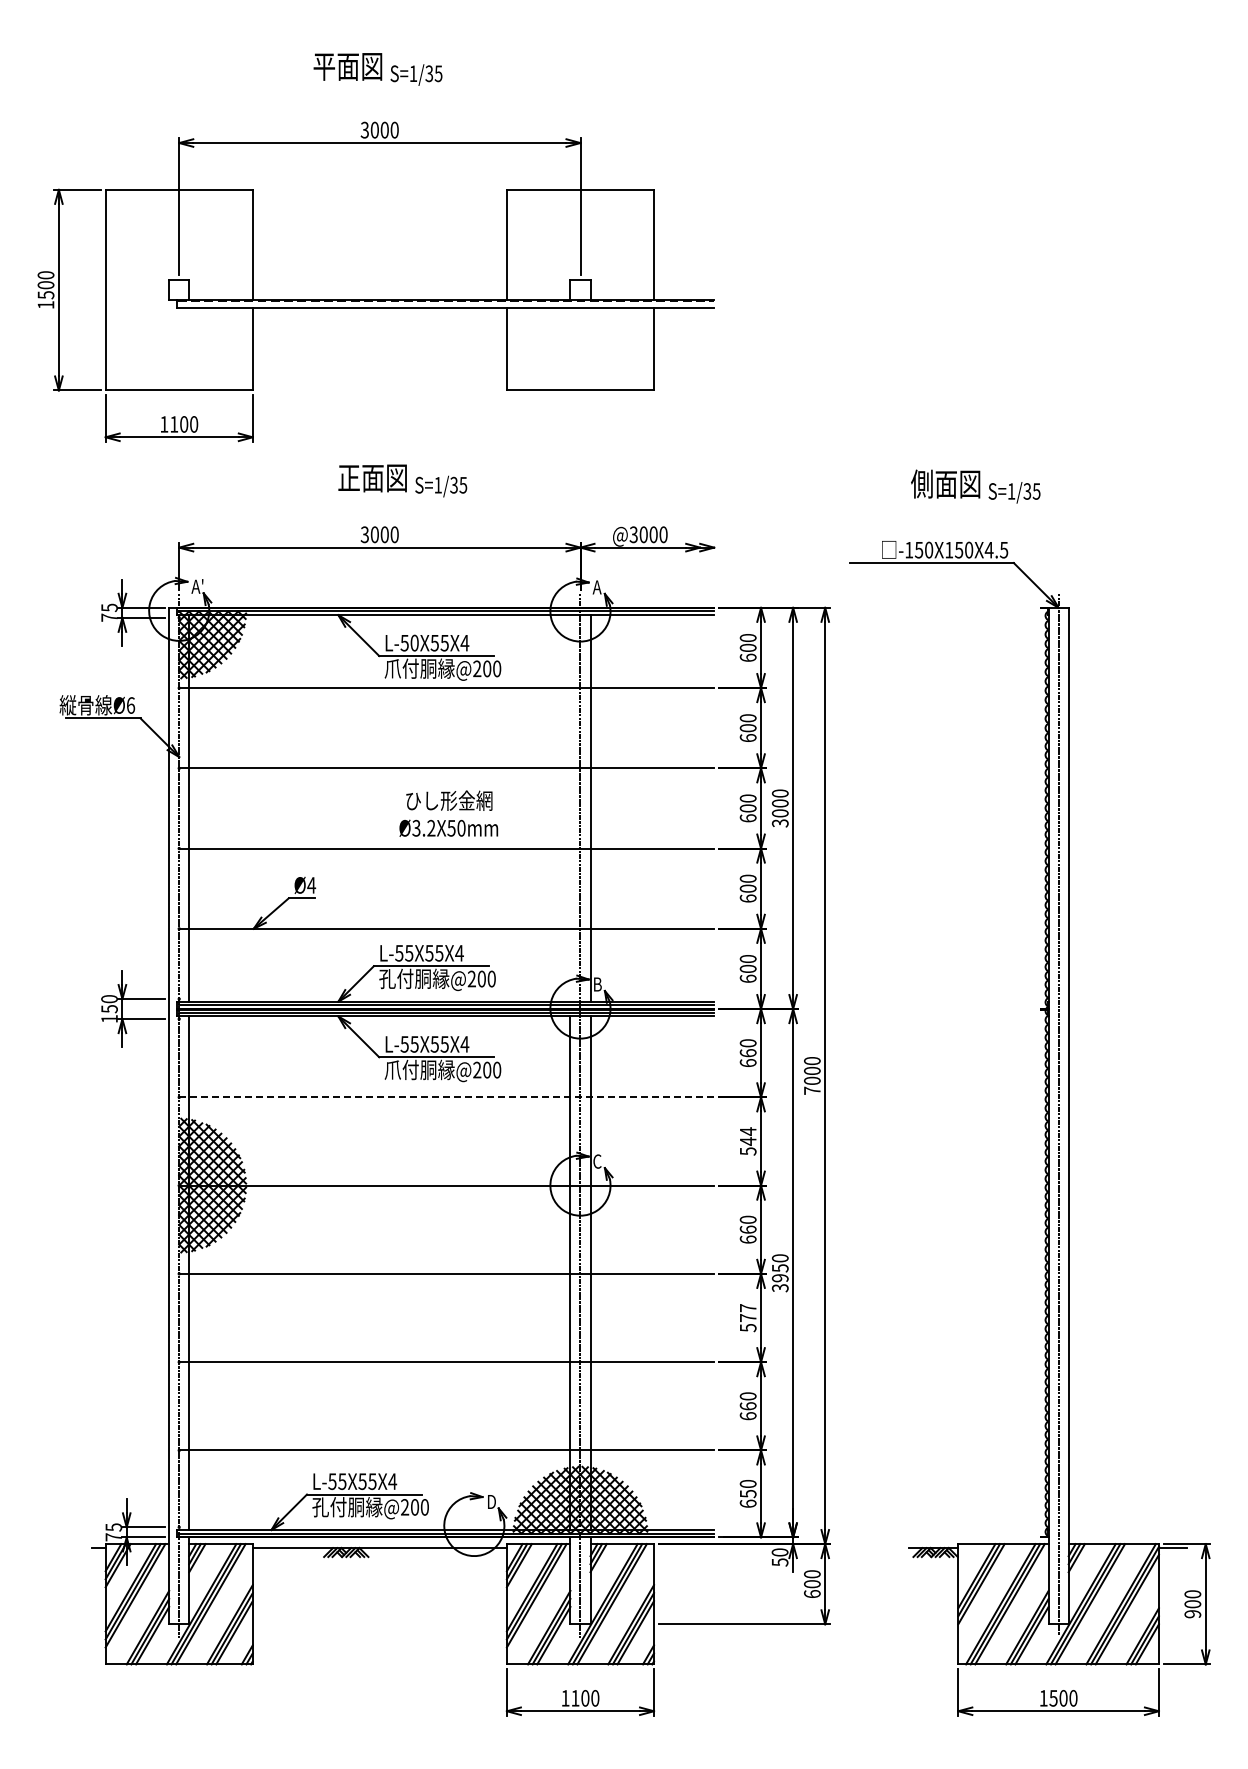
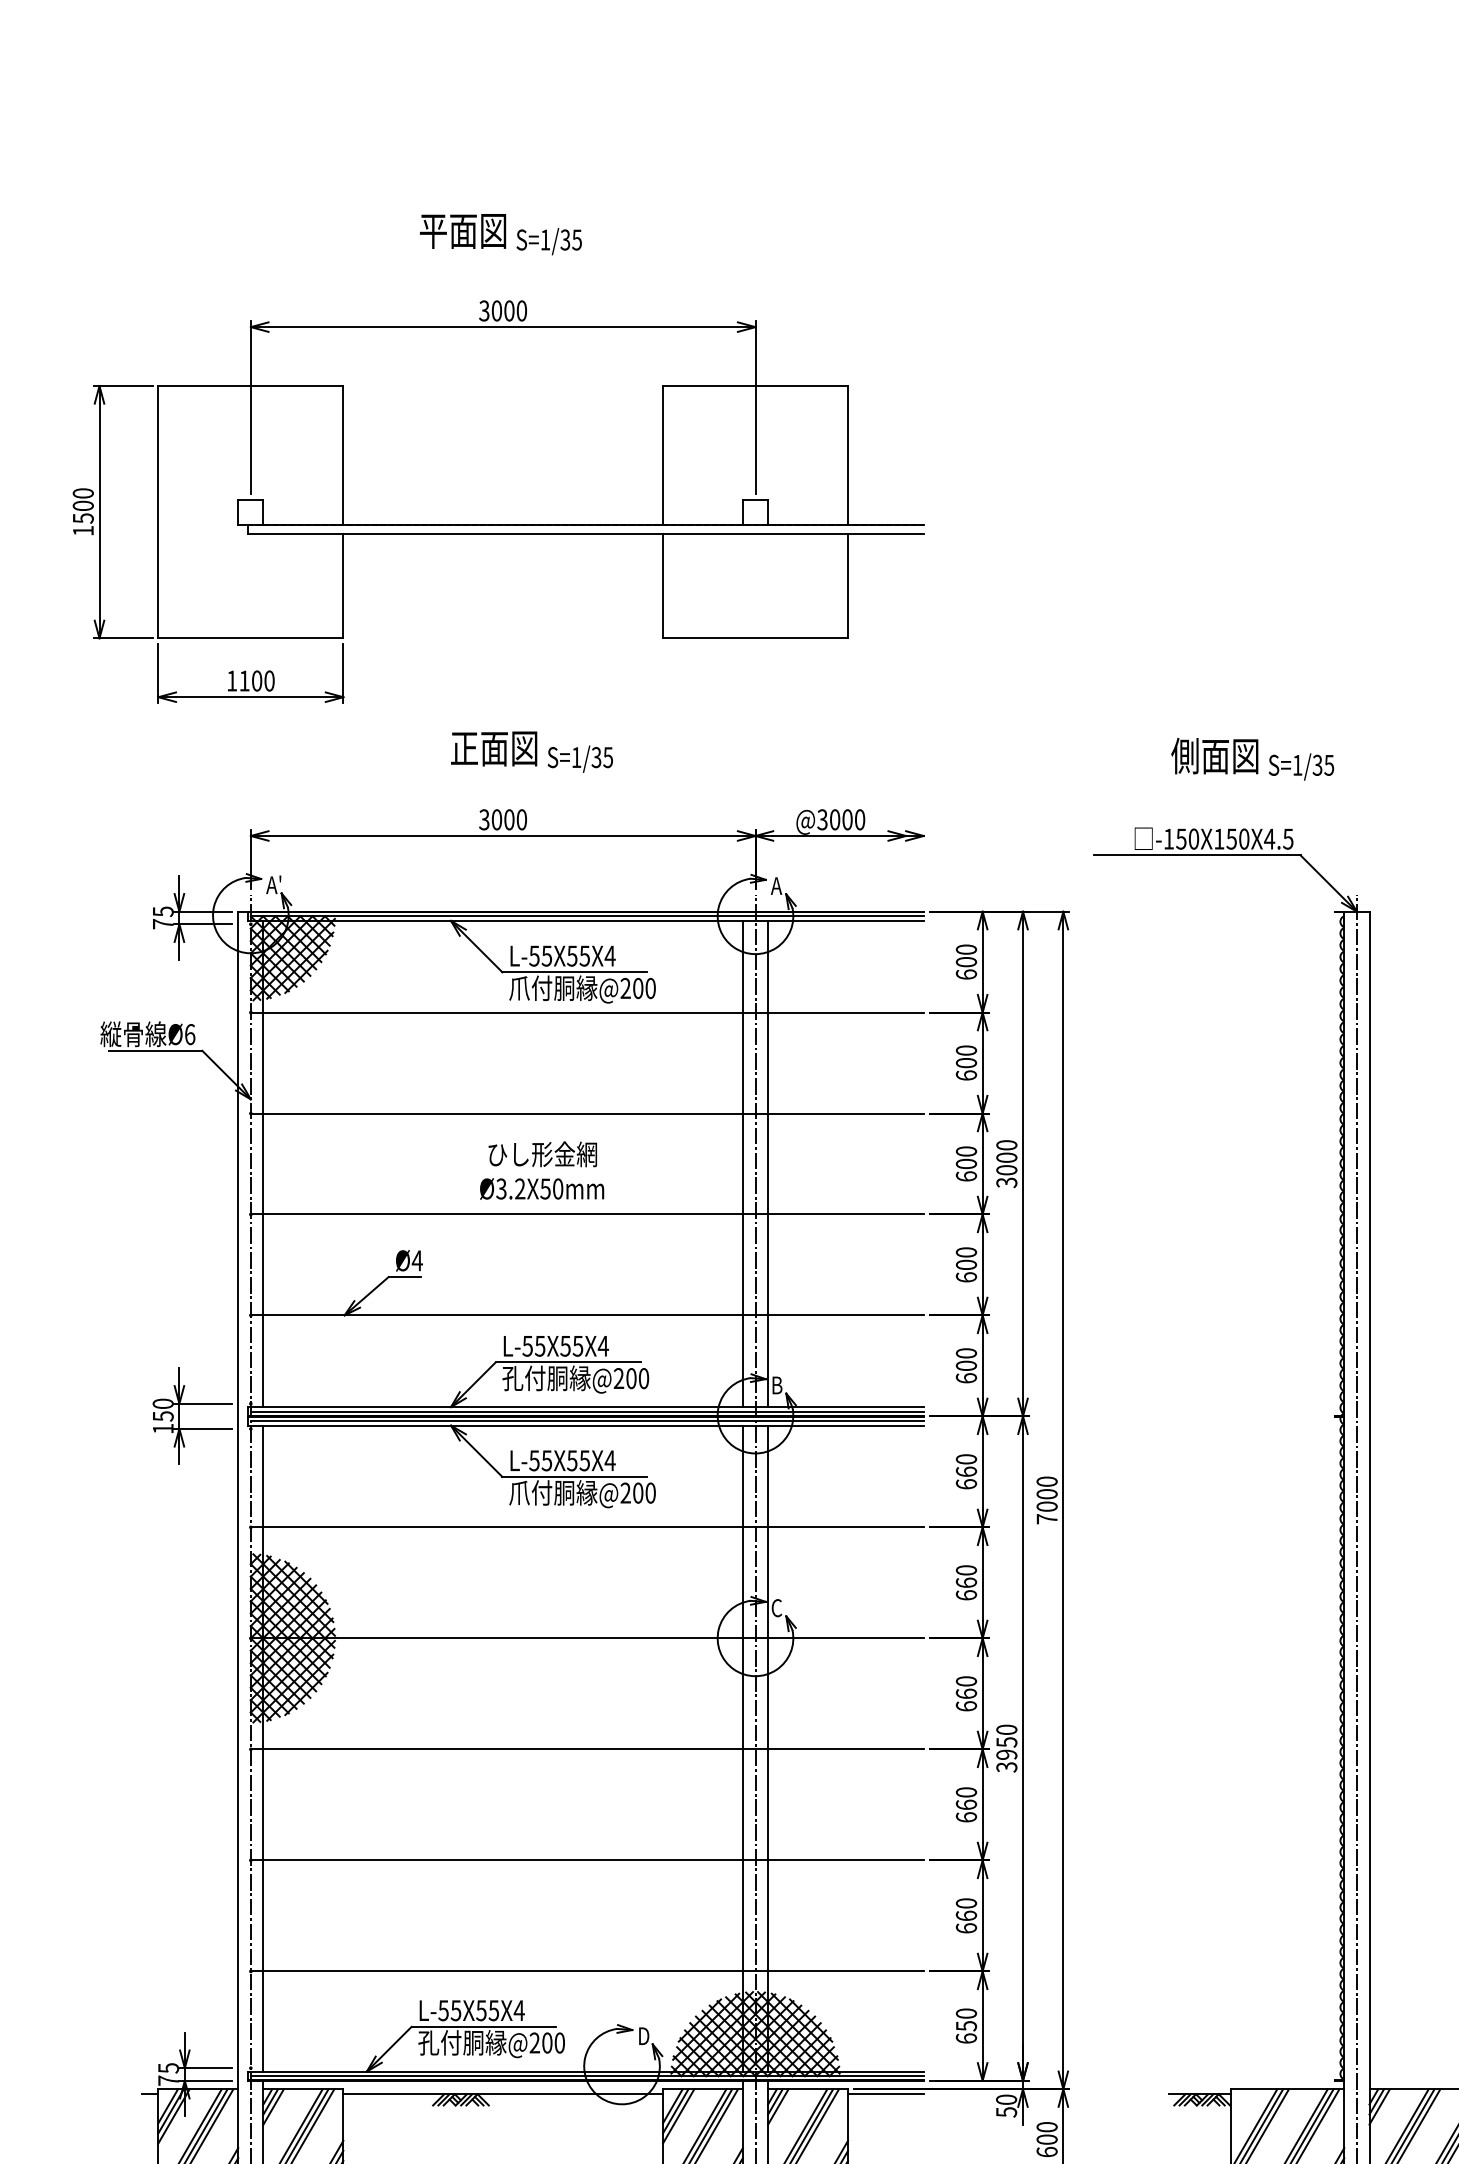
text: (414, 642) -> (546, 955), L-50X55X4 -> L-55X55X4
line: (570, 808) -> (742, 1164), added
text: (448, 813) -> (541, 1170), moved
line: (447, 1097) -> (588, 1527), dashed -> solid
text: (747, 1141) -> (965, 1582), 544 -> 660
text: (747, 1318) -> (965, 1805), 577 -> 660
line: (684, 1548) -> (886, 2094), added

